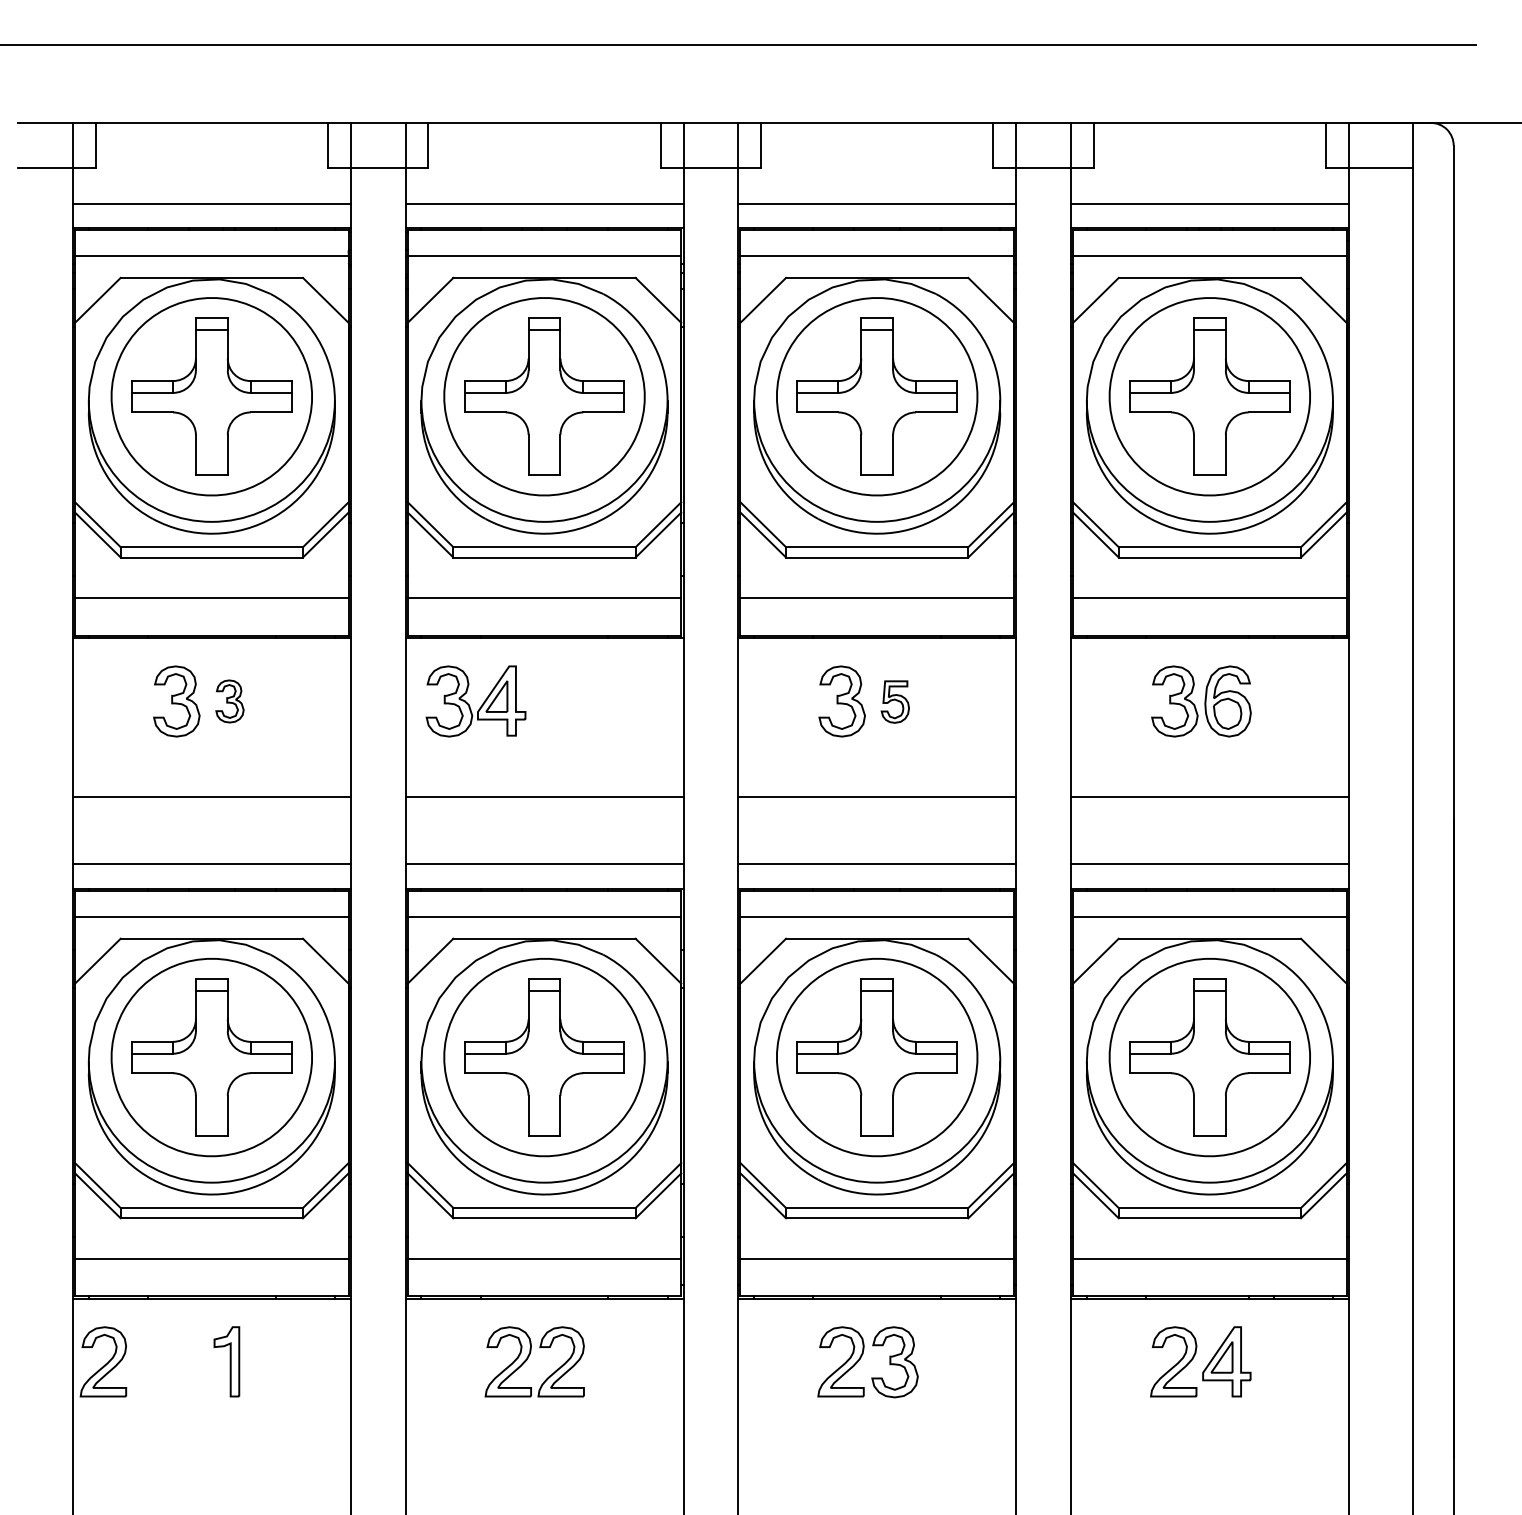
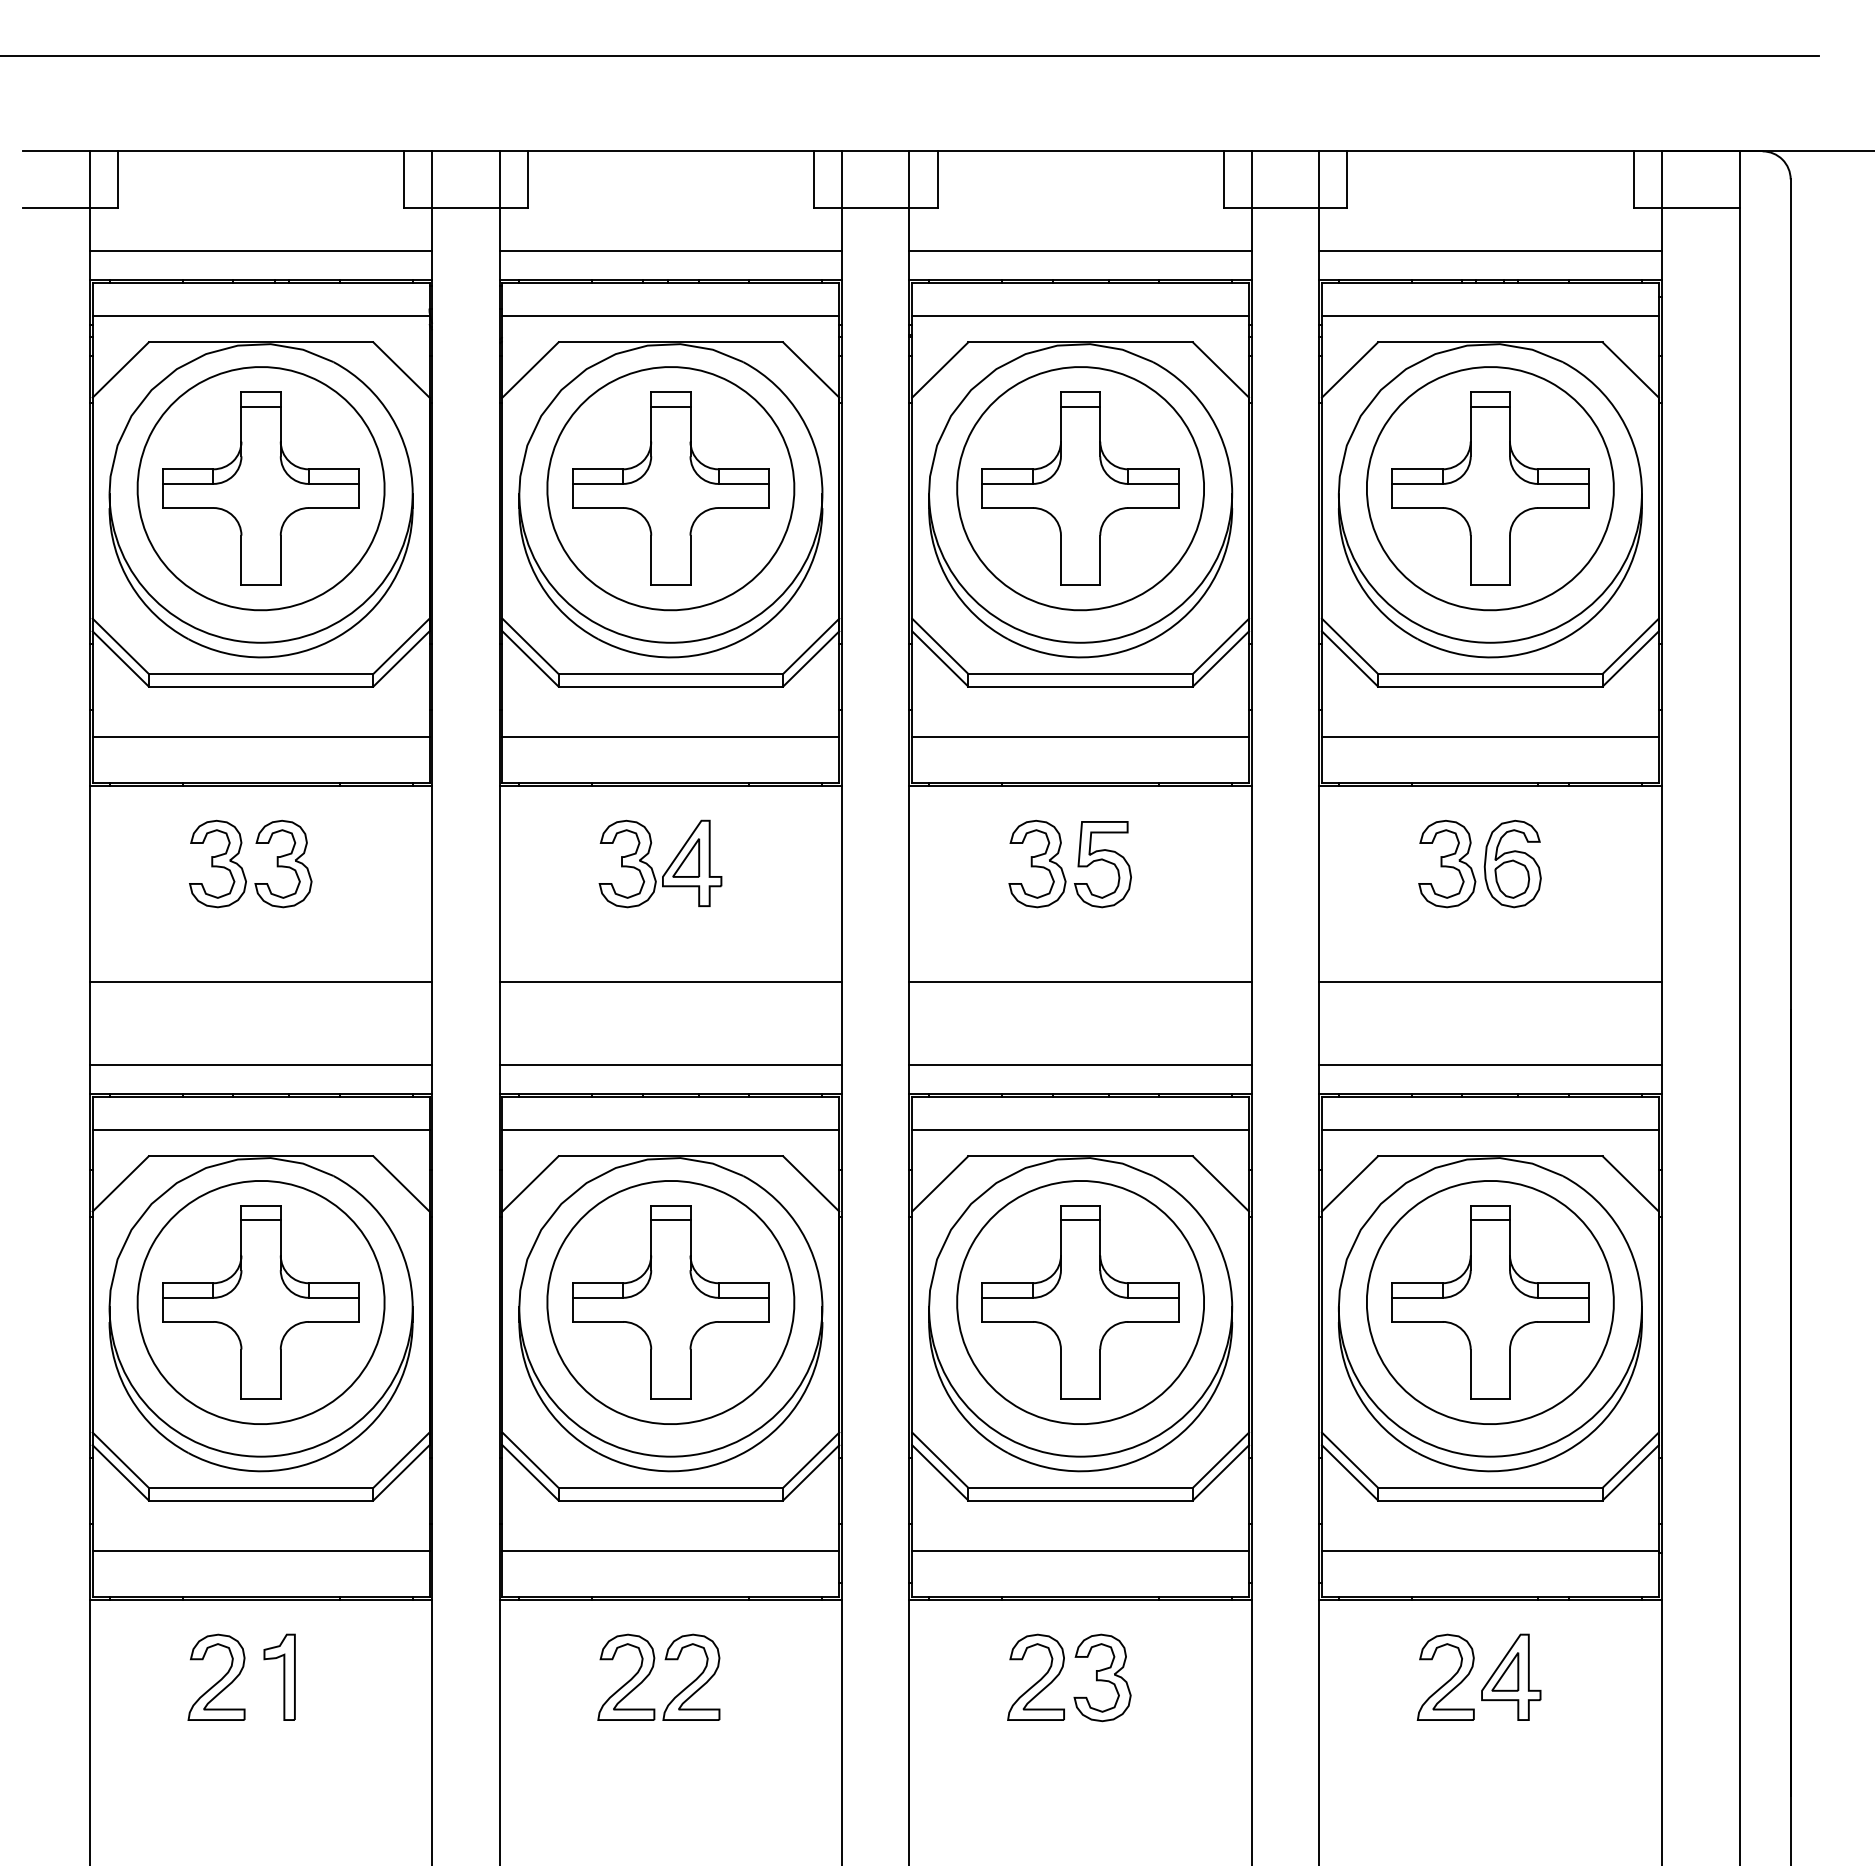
part: (230, 701) -> (283, 863), size x1.67
part: (894, 701) -> (1102, 864), size x1.67
part: (480, 705) -> (666, 869), moved
part: (103, 1361) -> (216, 1676), moved

